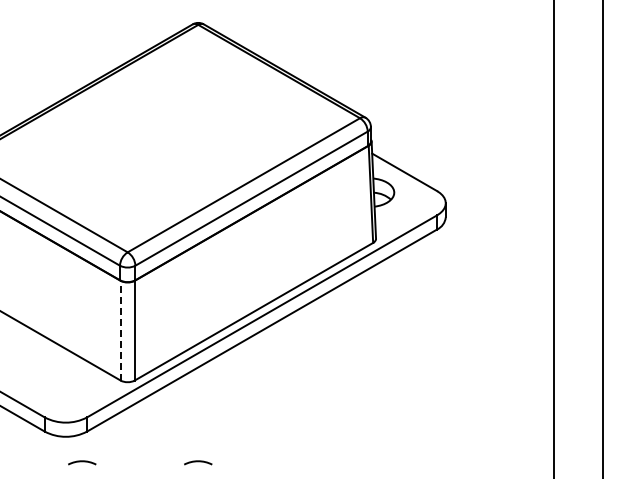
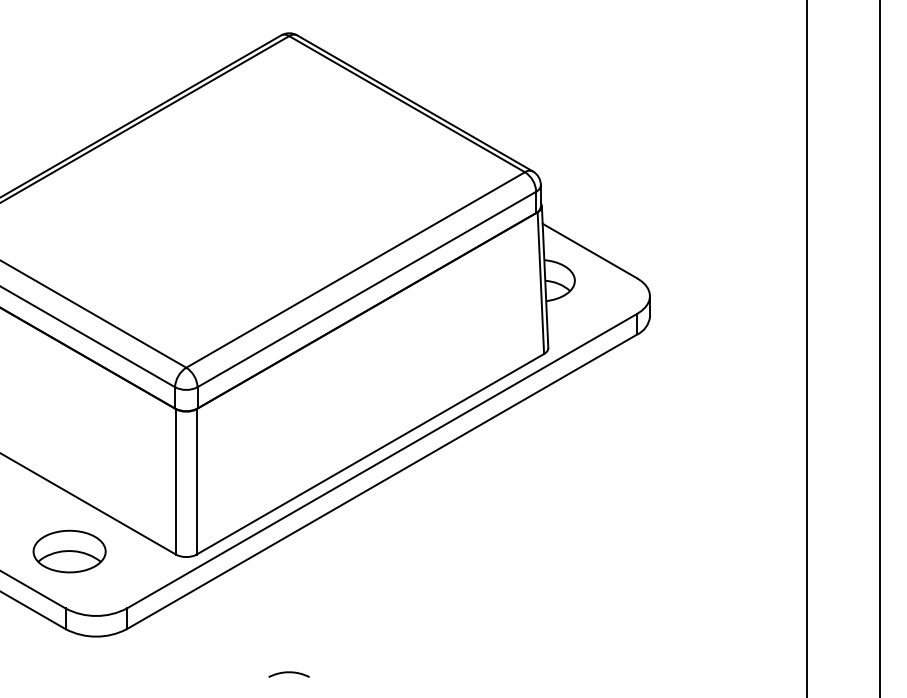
line: (120, 330) -> (175, 481), dashed -> solid
part: (47, 378) -> (69, 551), added
arc: (82, 462) -> (120, 674), removed

